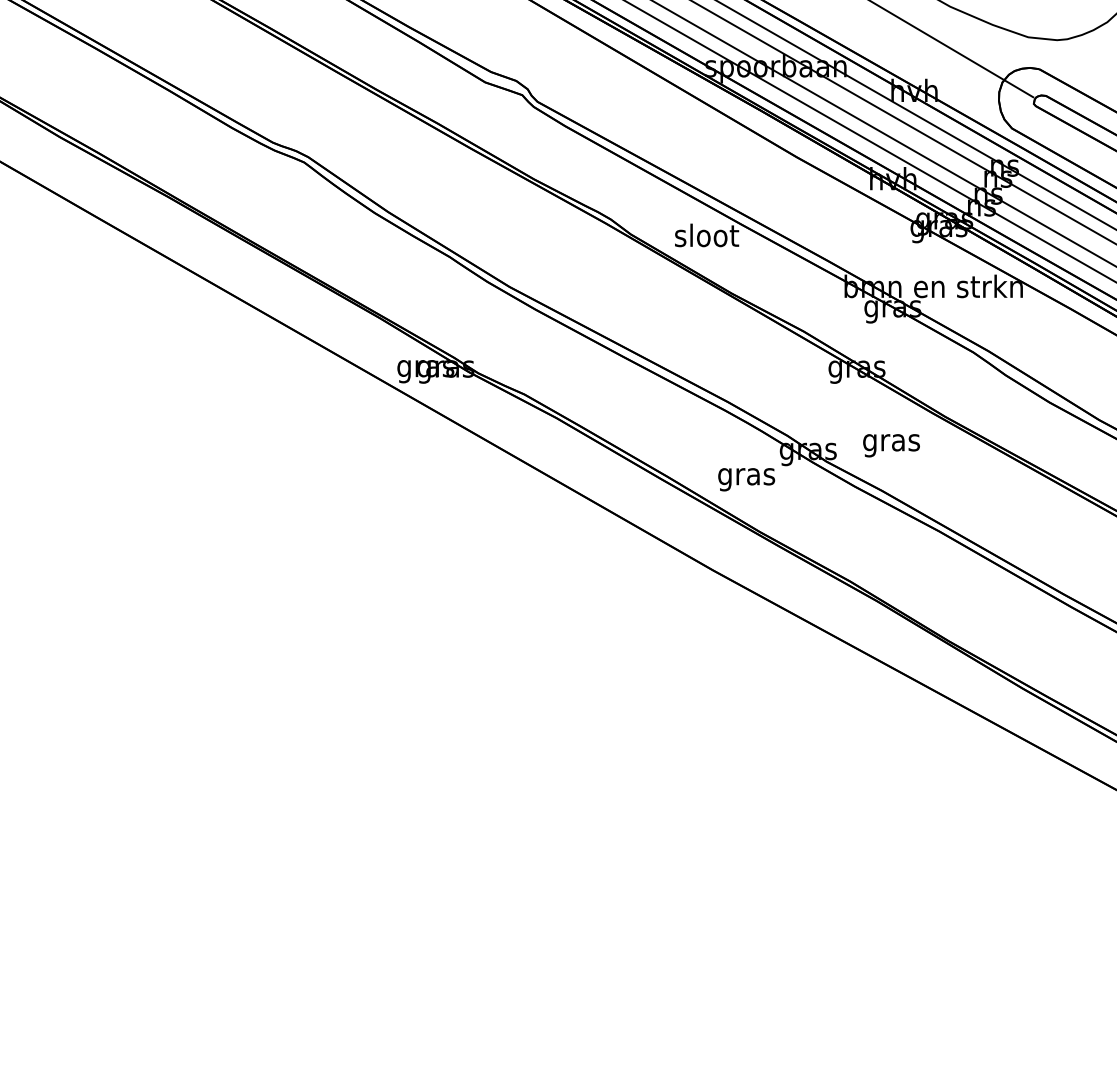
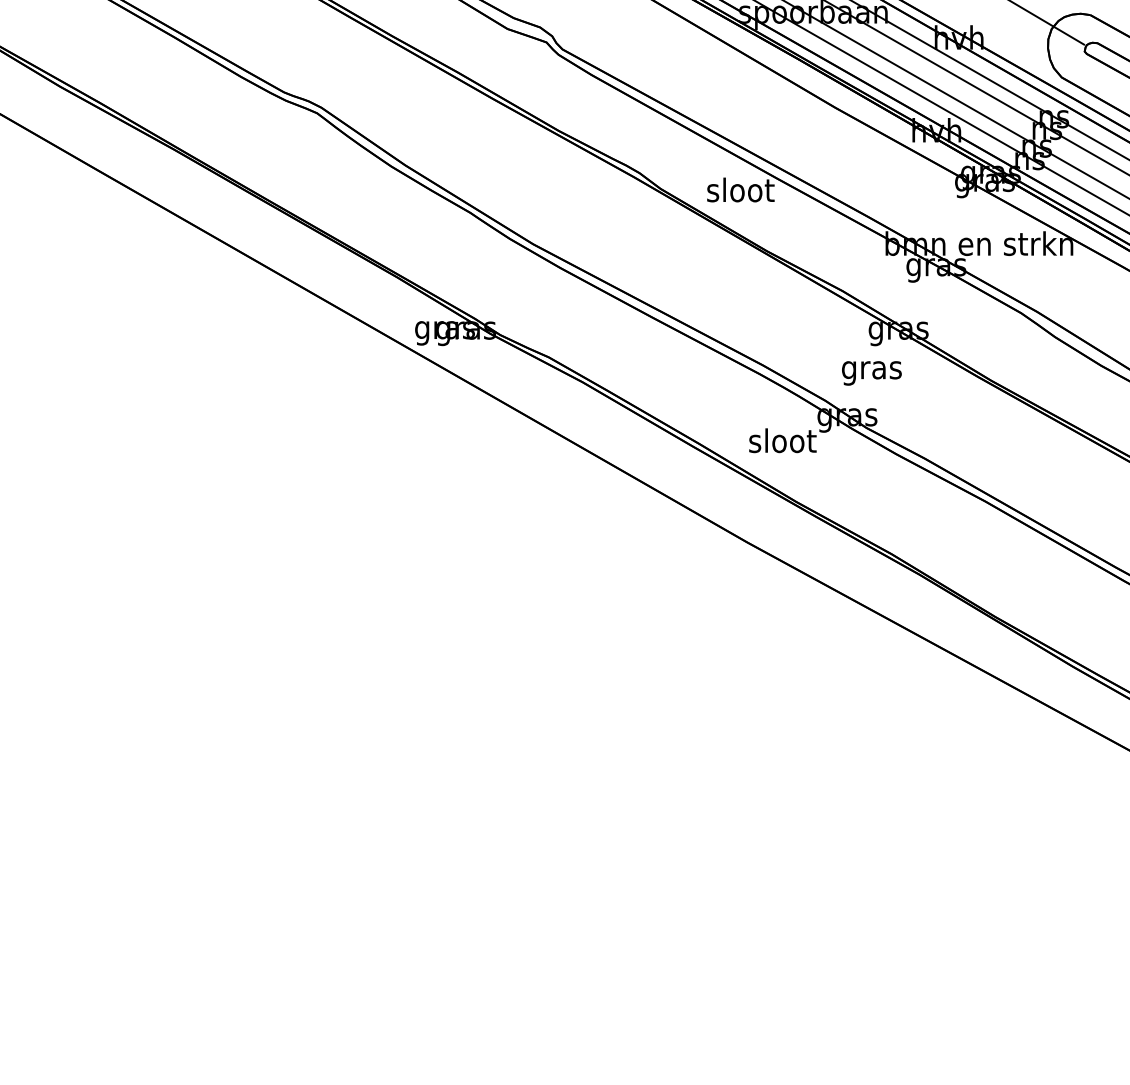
text: (891, 445) -> (871, 373), moved
text: (746, 476) -> (782, 443), gras -> sloot

